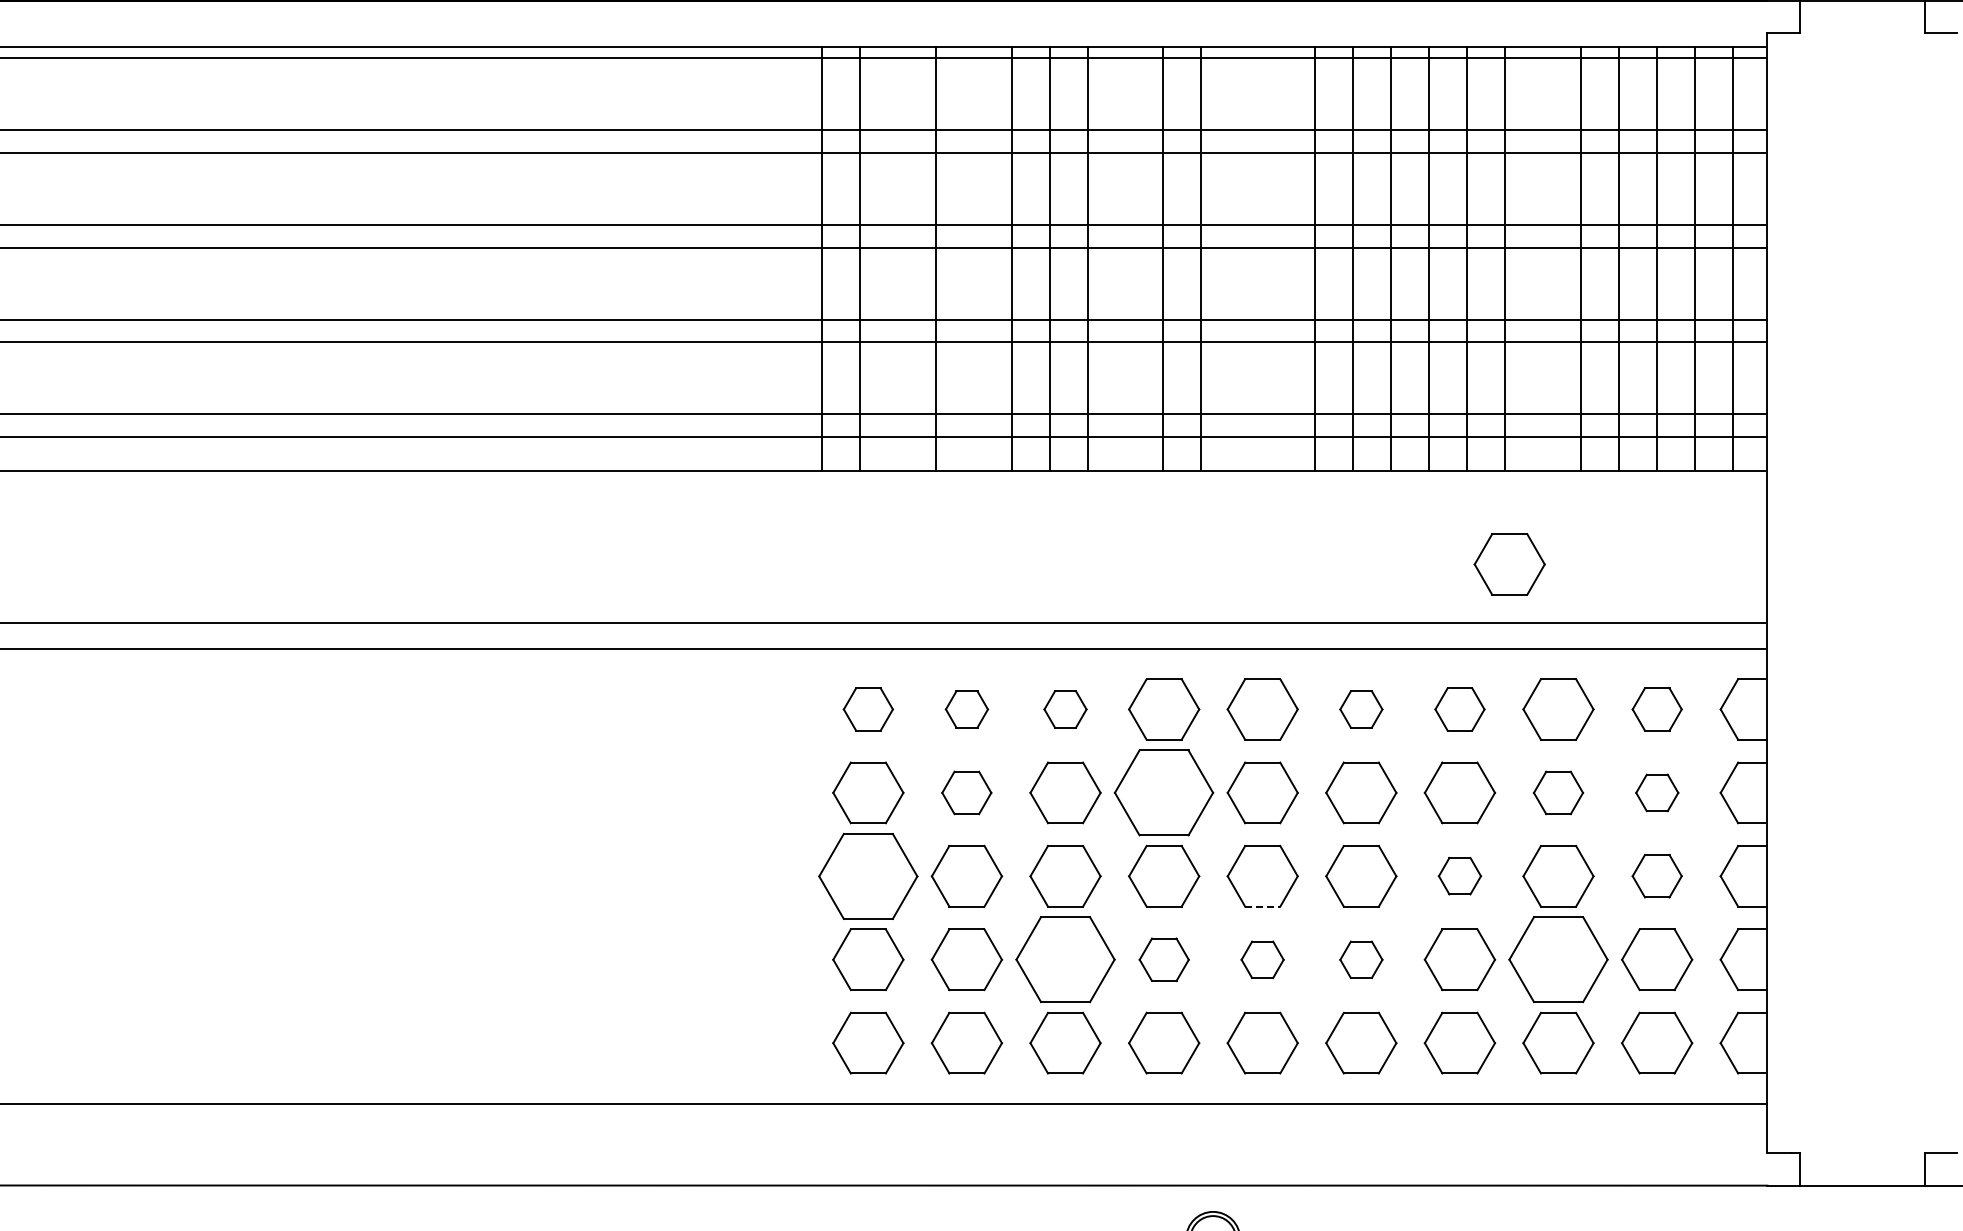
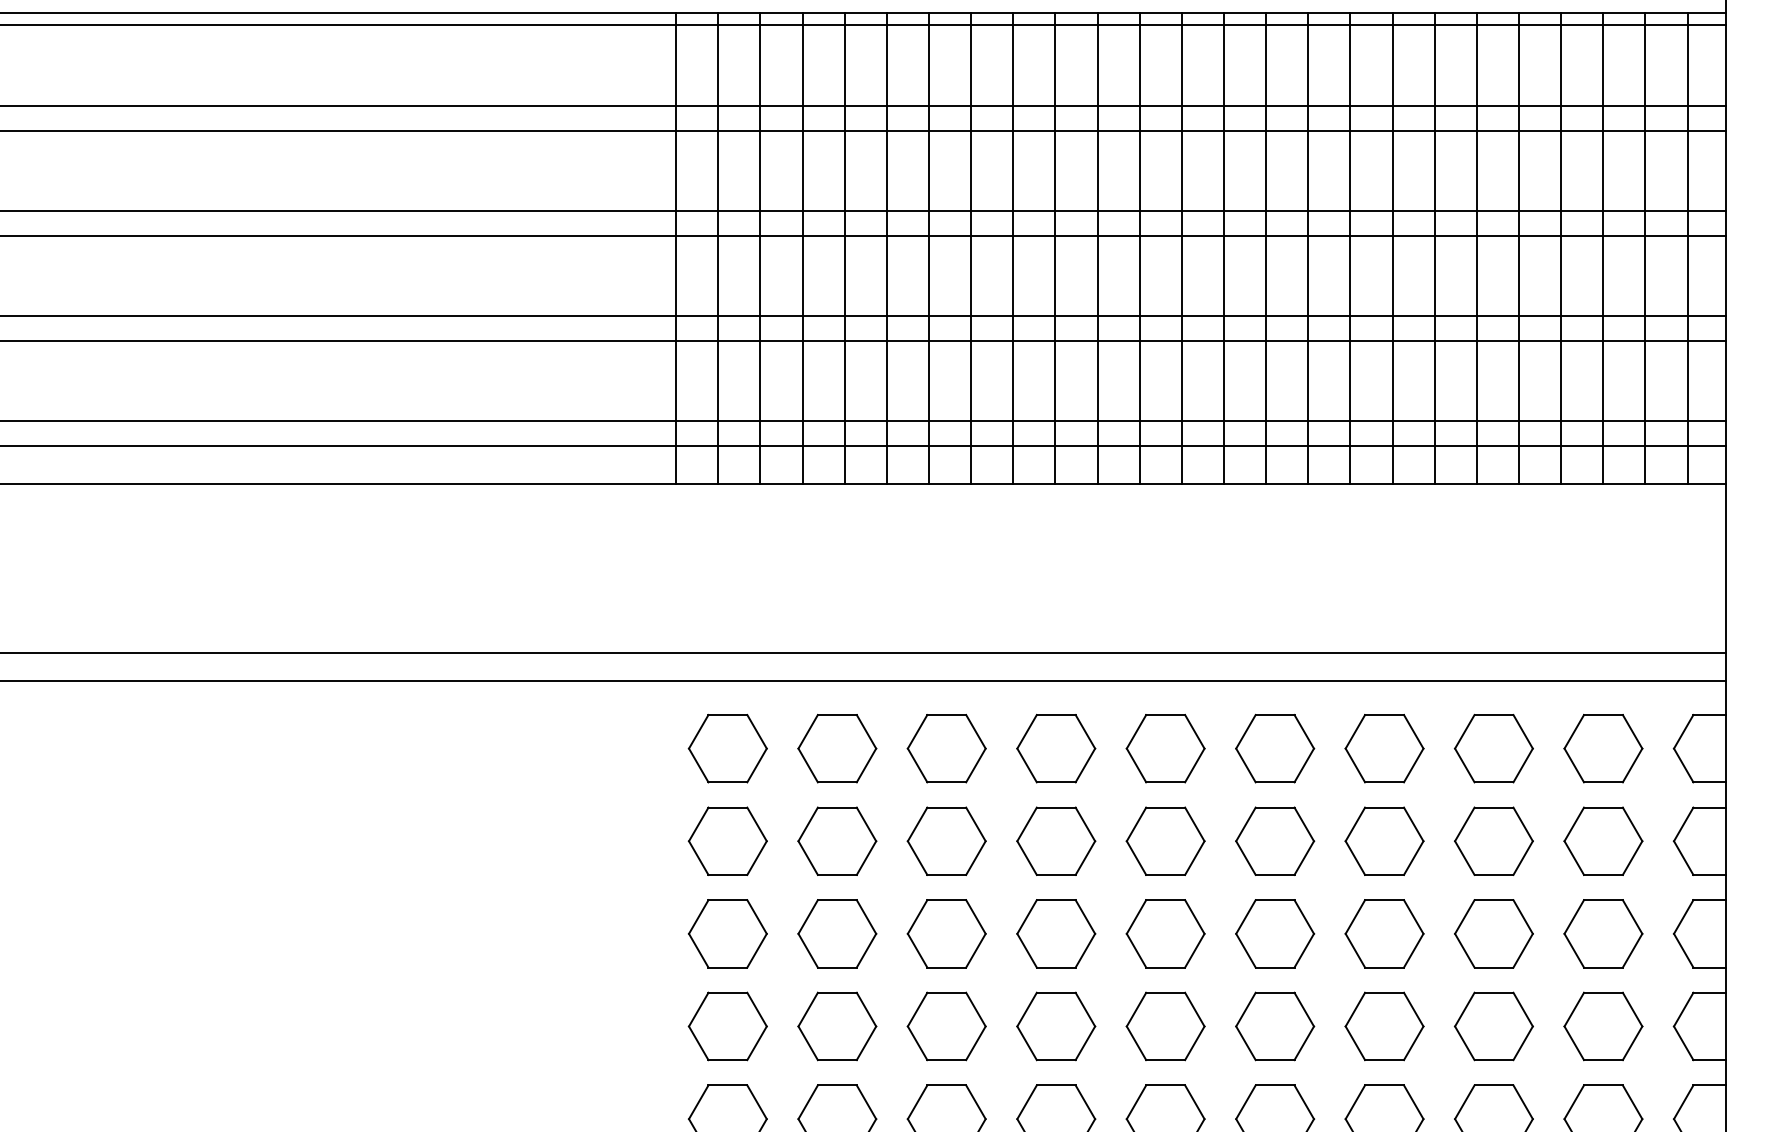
line: (897, 258) -> (760, 248), added
line: (973, 258) -> (844, 248), added
line: (1125, 258) -> (1013, 248), added
line: (1239, 258) -> (1139, 248), added
line: (1277, 258) -> (1182, 248), added
line: (1543, 258) -> (1477, 248), added
part: (1509, 564) -> (1439, 587), removed
part: (868, 709) -> (728, 748), size x1.43
part: (966, 709) -> (836, 748), size x1.67
part: (1065, 709) -> (946, 748), size x1.67
part: (1361, 709) -> (1275, 748), size x1.67
part: (1459, 709) -> (1384, 748), size x1.43
part: (1657, 709) -> (1603, 748), size x1.43
part: (966, 792) -> (836, 840), size x1.43
part: (1164, 792) -> (1056, 840), size x0.71
part: (1558, 792) -> (1493, 840), size x1.43
part: (1657, 792) -> (1603, 840), size x1.67
part: (868, 875) -> (728, 932), size x0.71
part: (1459, 875) -> (1384, 932), size x1.67
part: (1657, 875) -> (1603, 932), size x1.43
line: (1262, 906) -> (1165, 967), dashed -> solid
part: (1065, 959) -> (946, 1026), size x0.71
part: (1164, 959) -> (1056, 1026), size x1.43
part: (1262, 959) -> (1165, 1026), size x1.67
part: (1361, 959) -> (1275, 1026), size x1.67
part: (1558, 959) -> (1493, 1026), size x0.71

